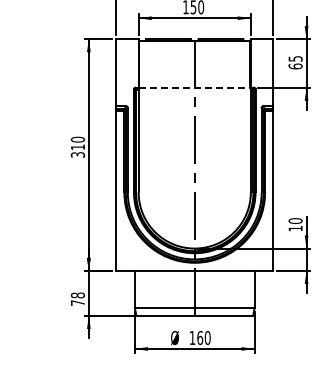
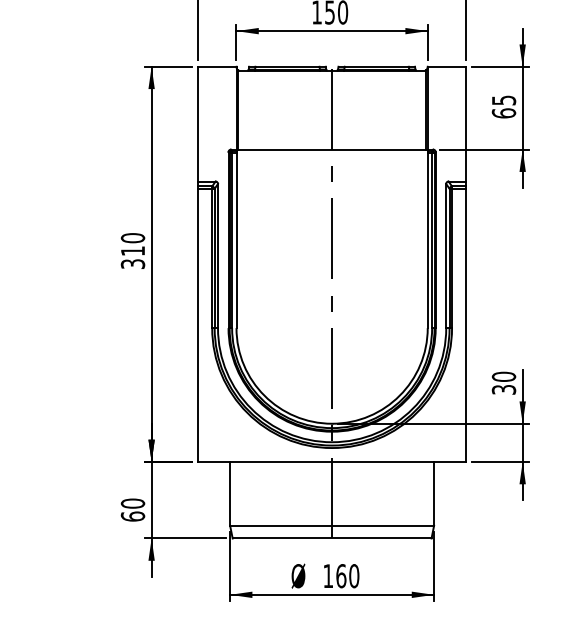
line: (195, 87) -> (333, 149), dashed -> solid
text: (295, 228) -> (503, 389), 10 -> 30
text: (77, 298) -> (132, 508), 78 -> 60

